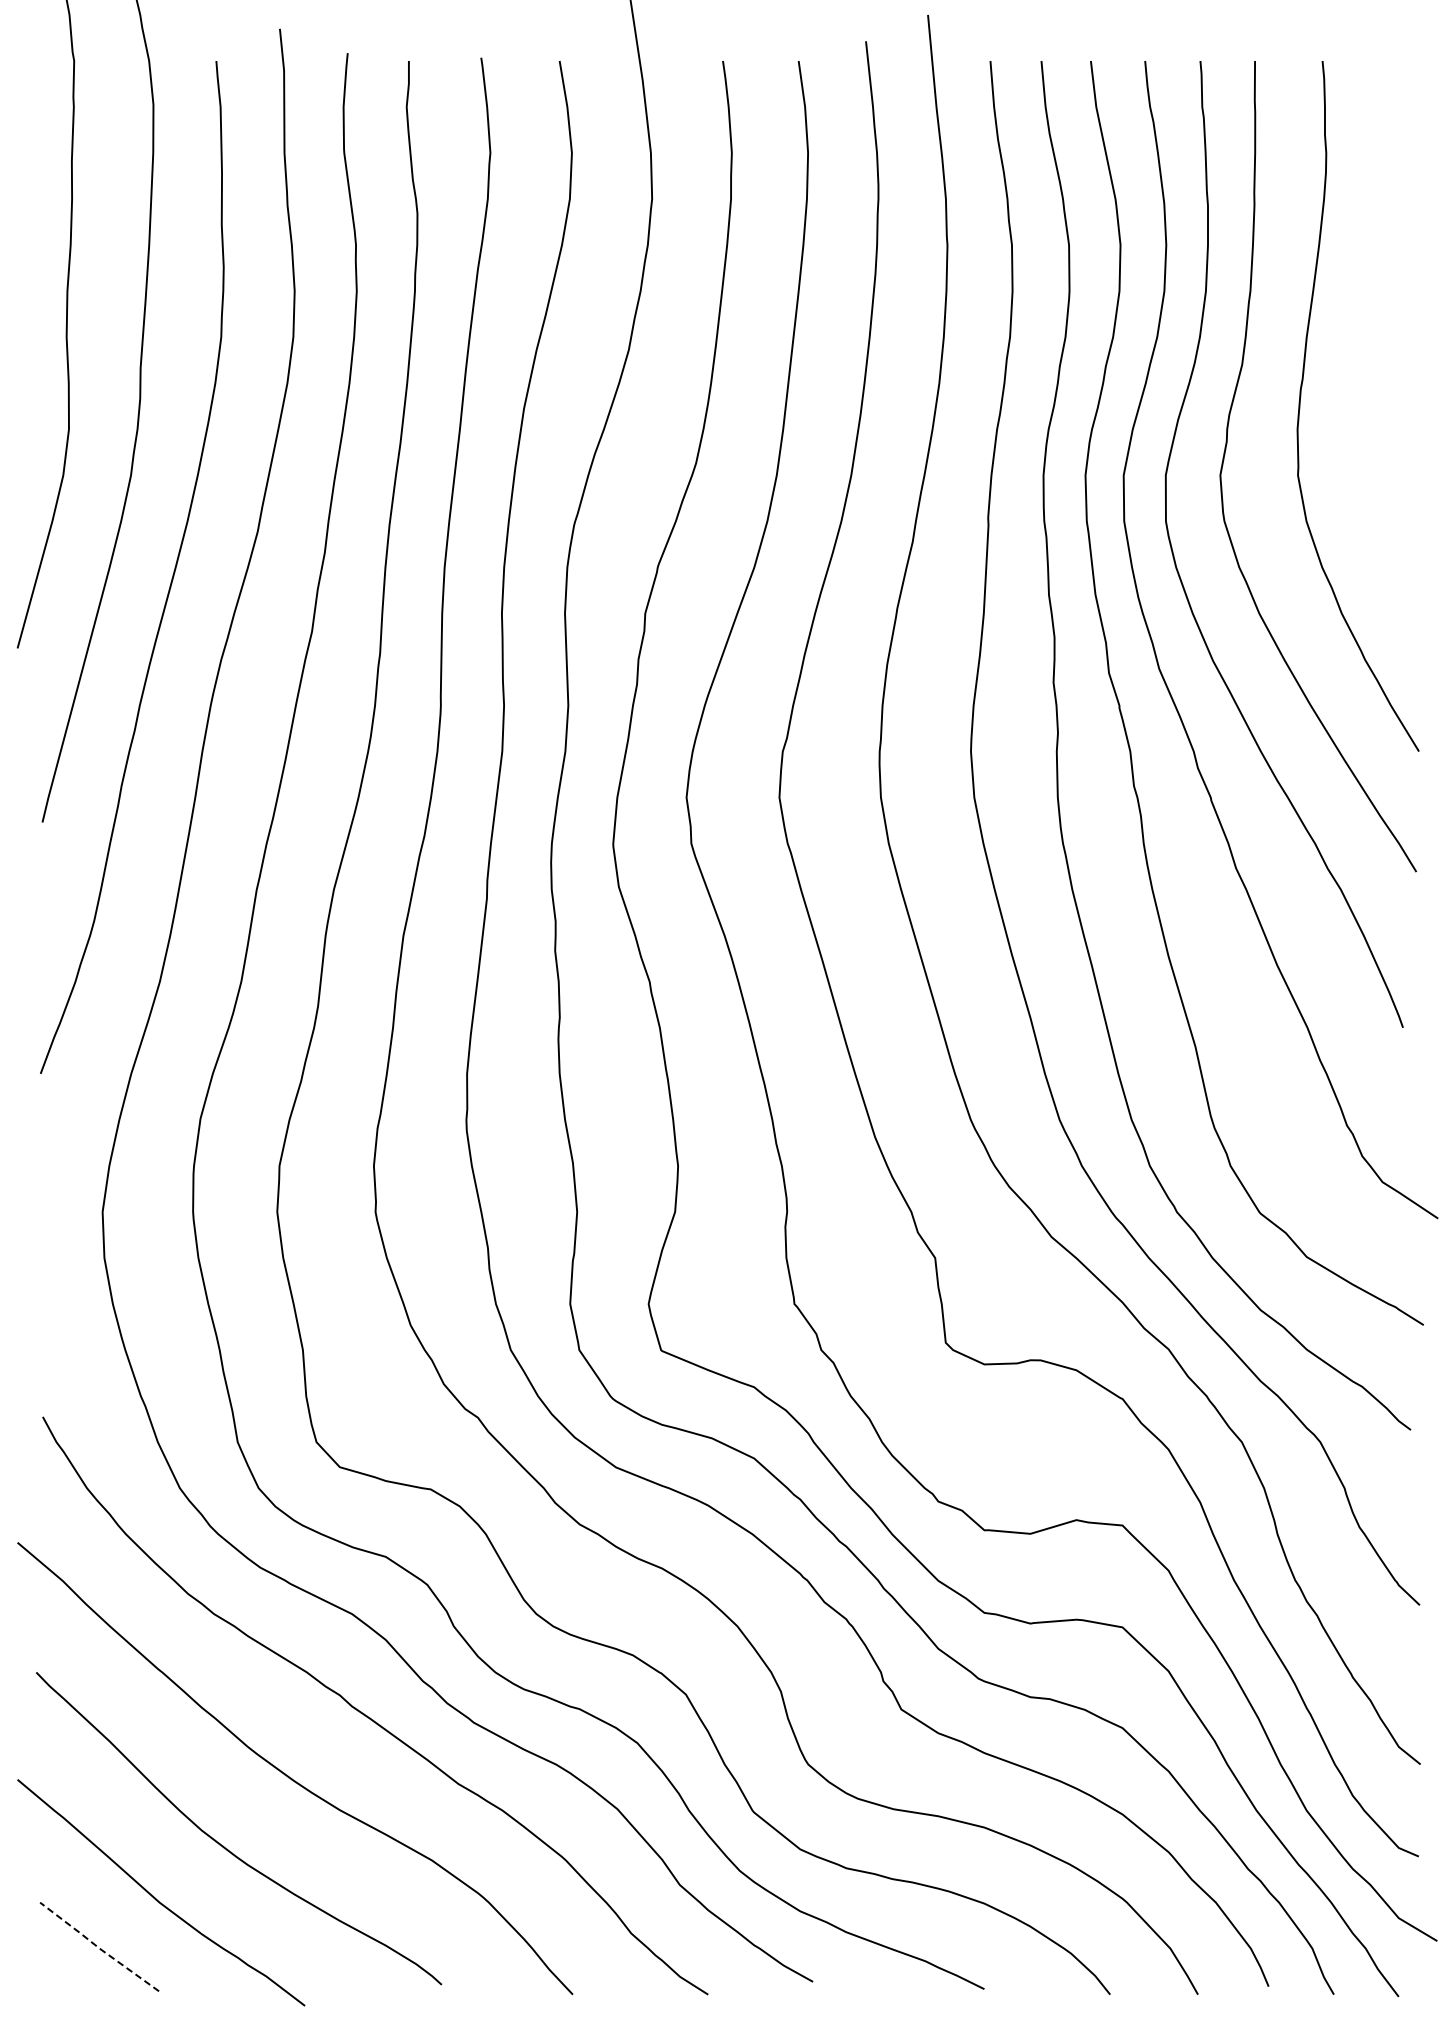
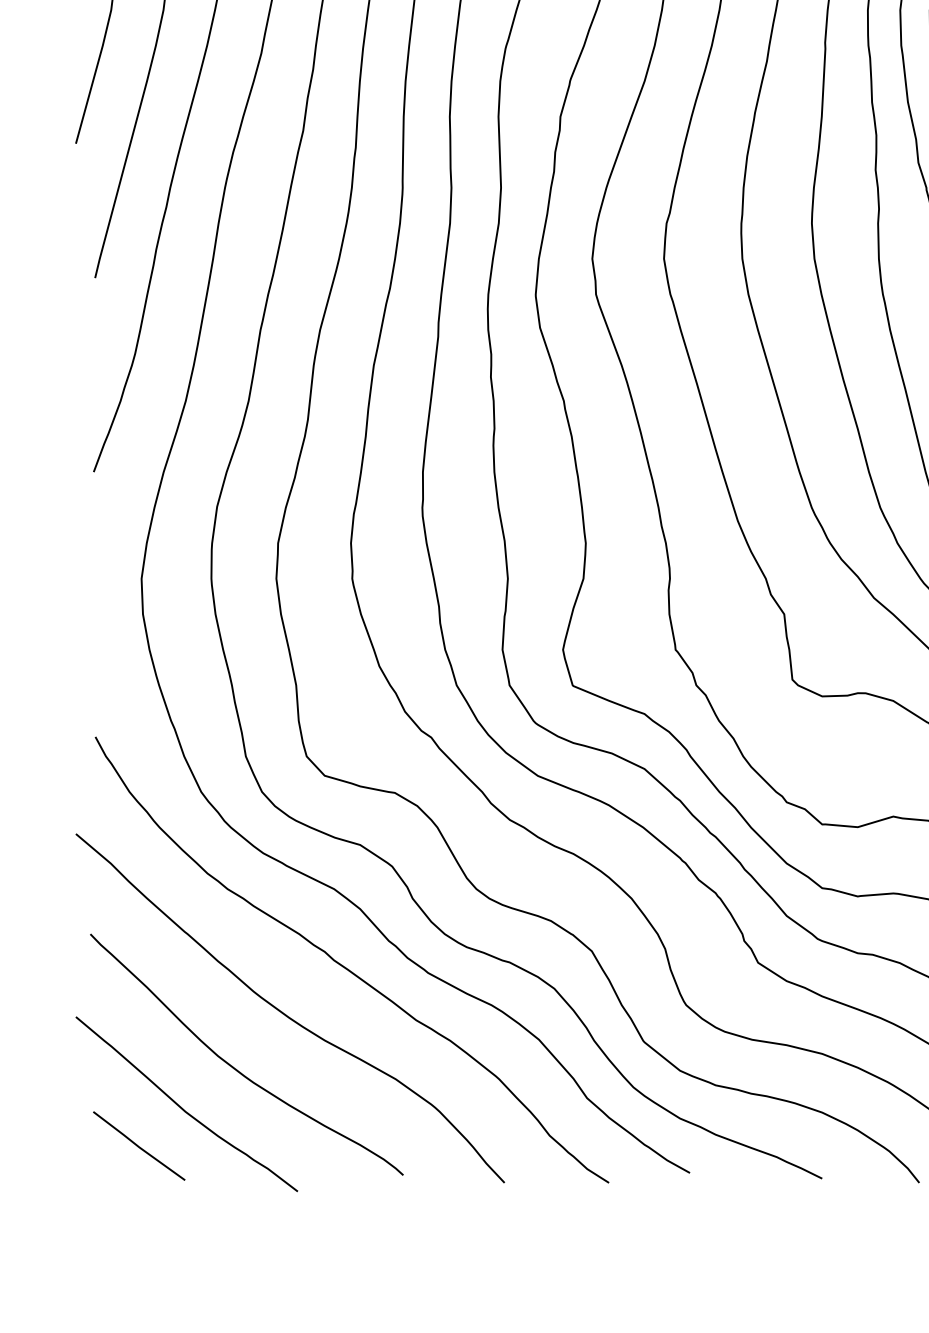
line: (98, 1948) -> (138, 1147), dashed -> solid

